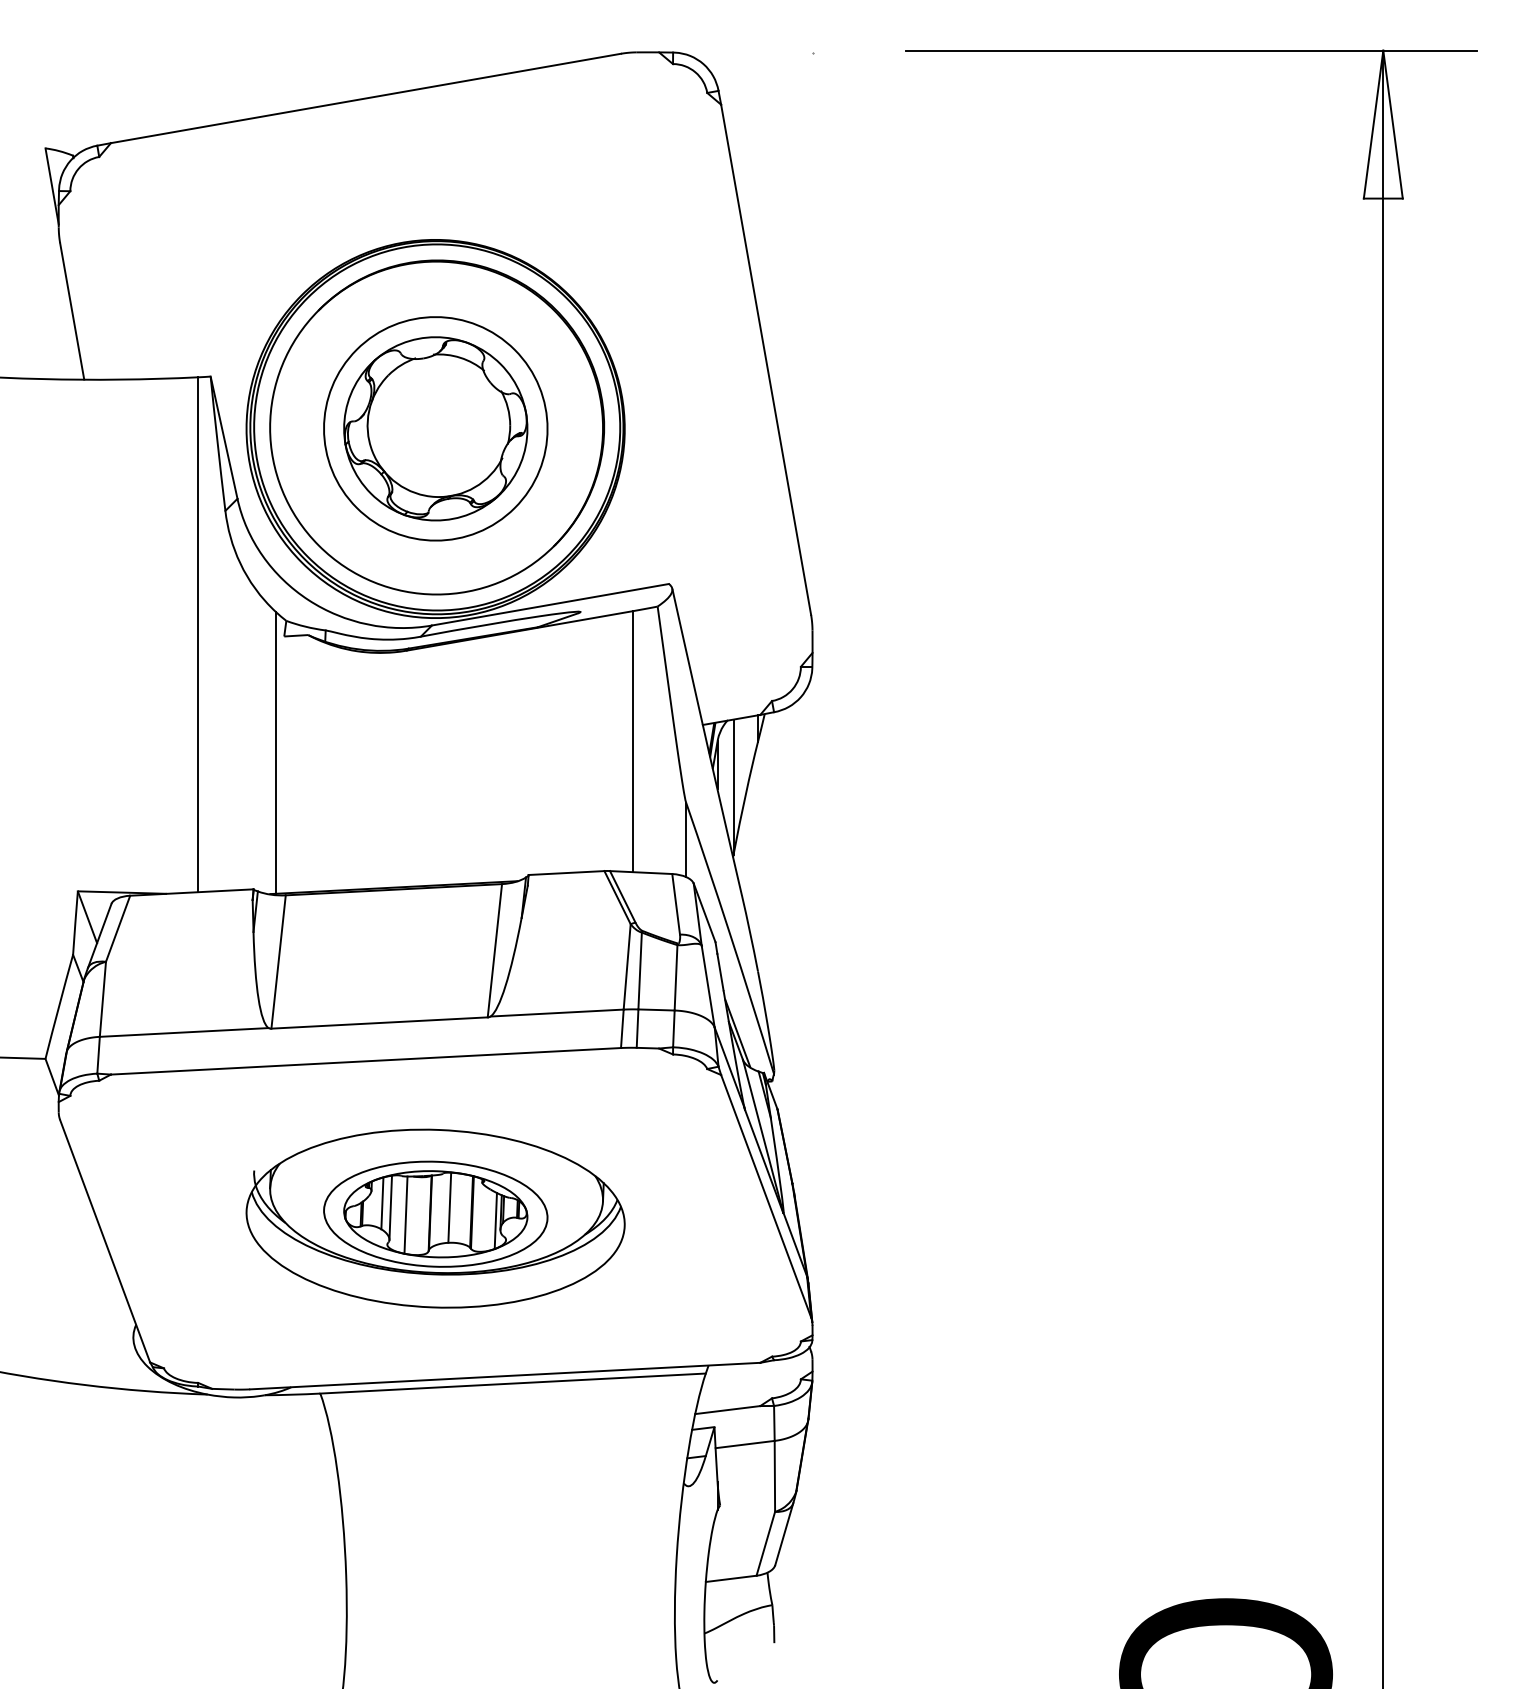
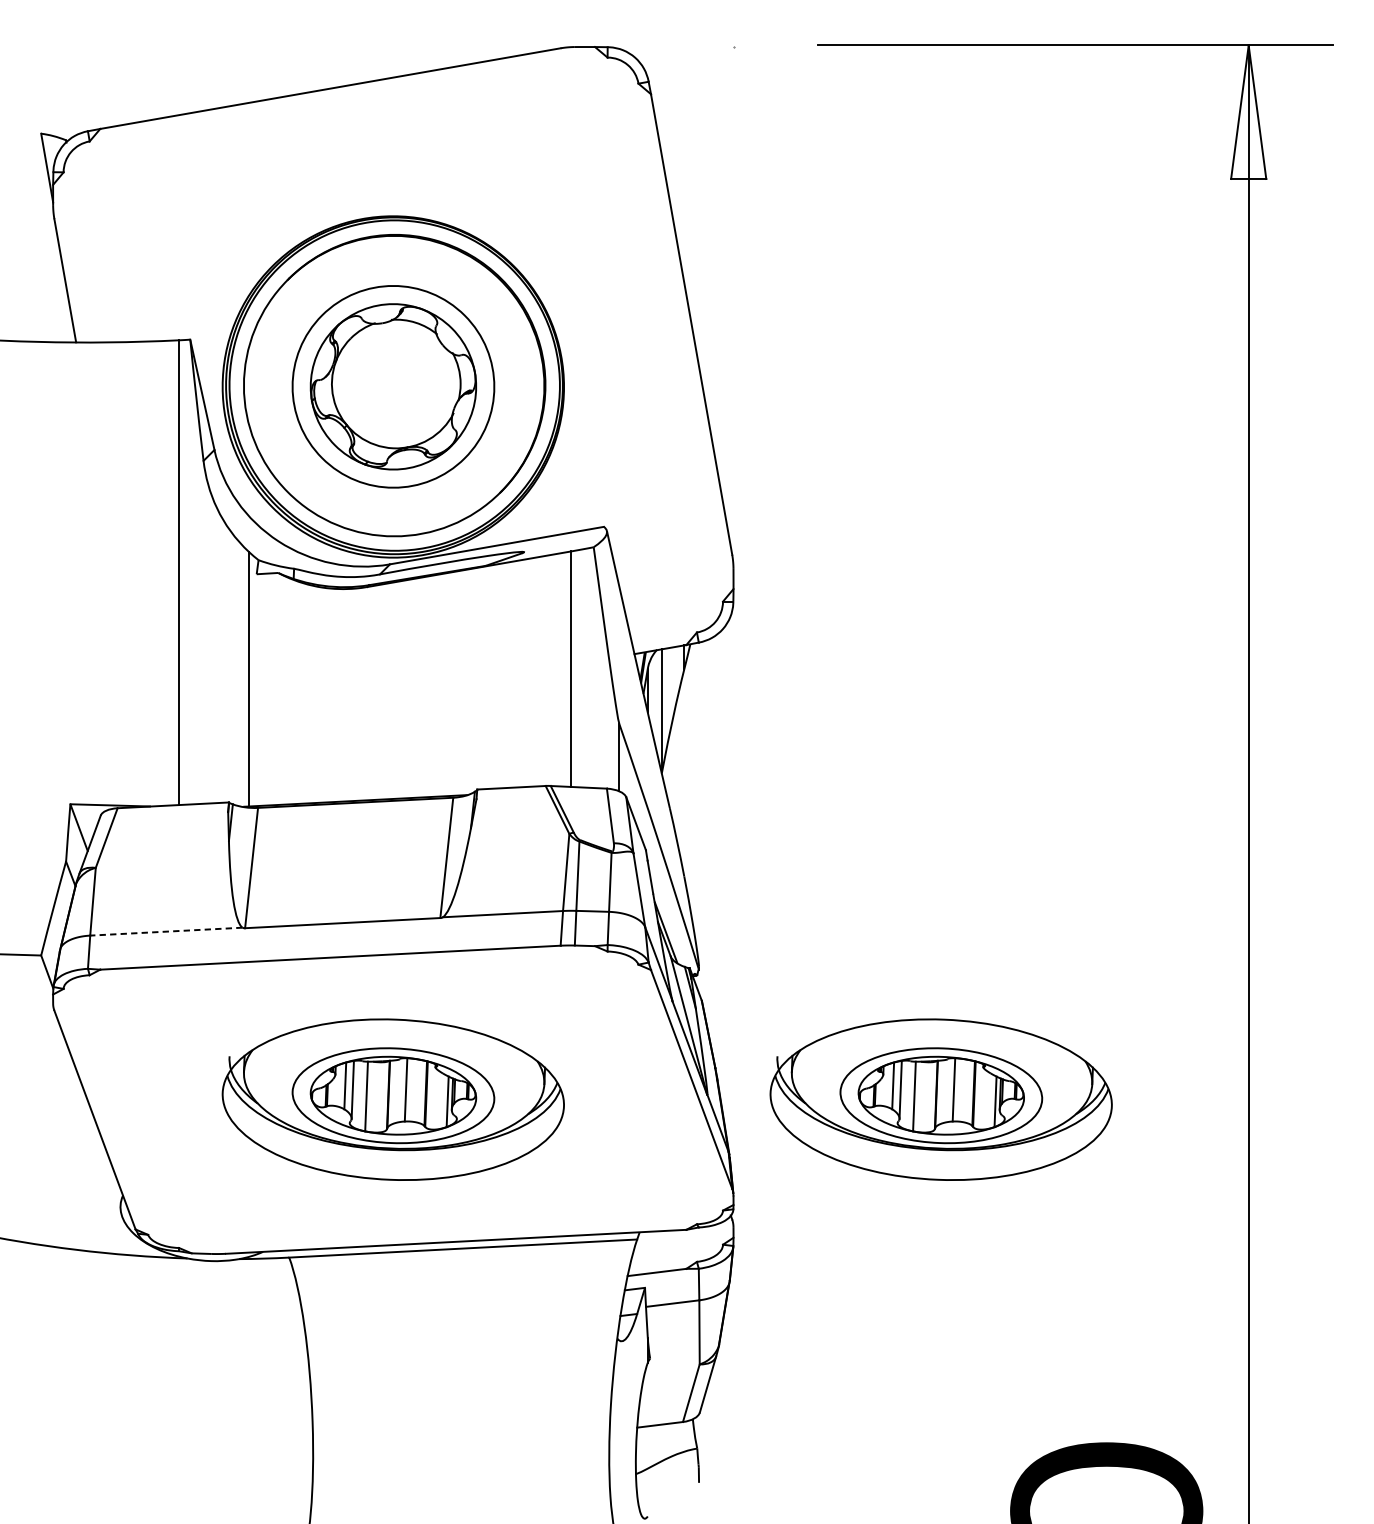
line: (183, 1032) -> (165, 931), solid -> dashed
part: (1042, 1218) -> (941, 1099), added

